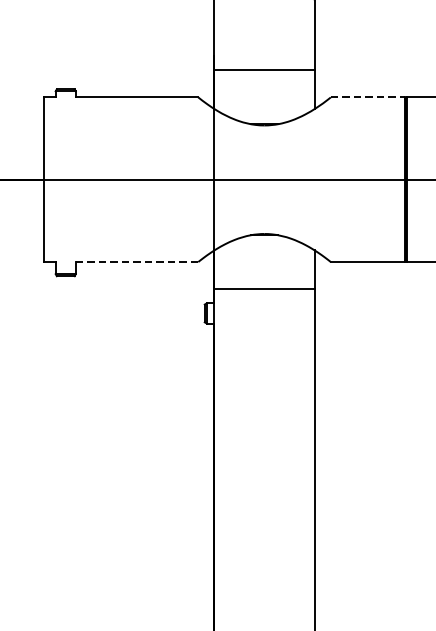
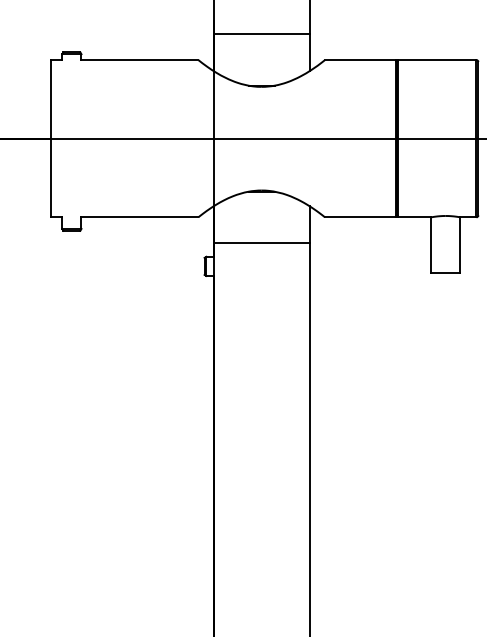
line: (368, 97) -> (360, 60), dashed -> solid
line: (137, 262) -> (140, 217), dashed -> solid

